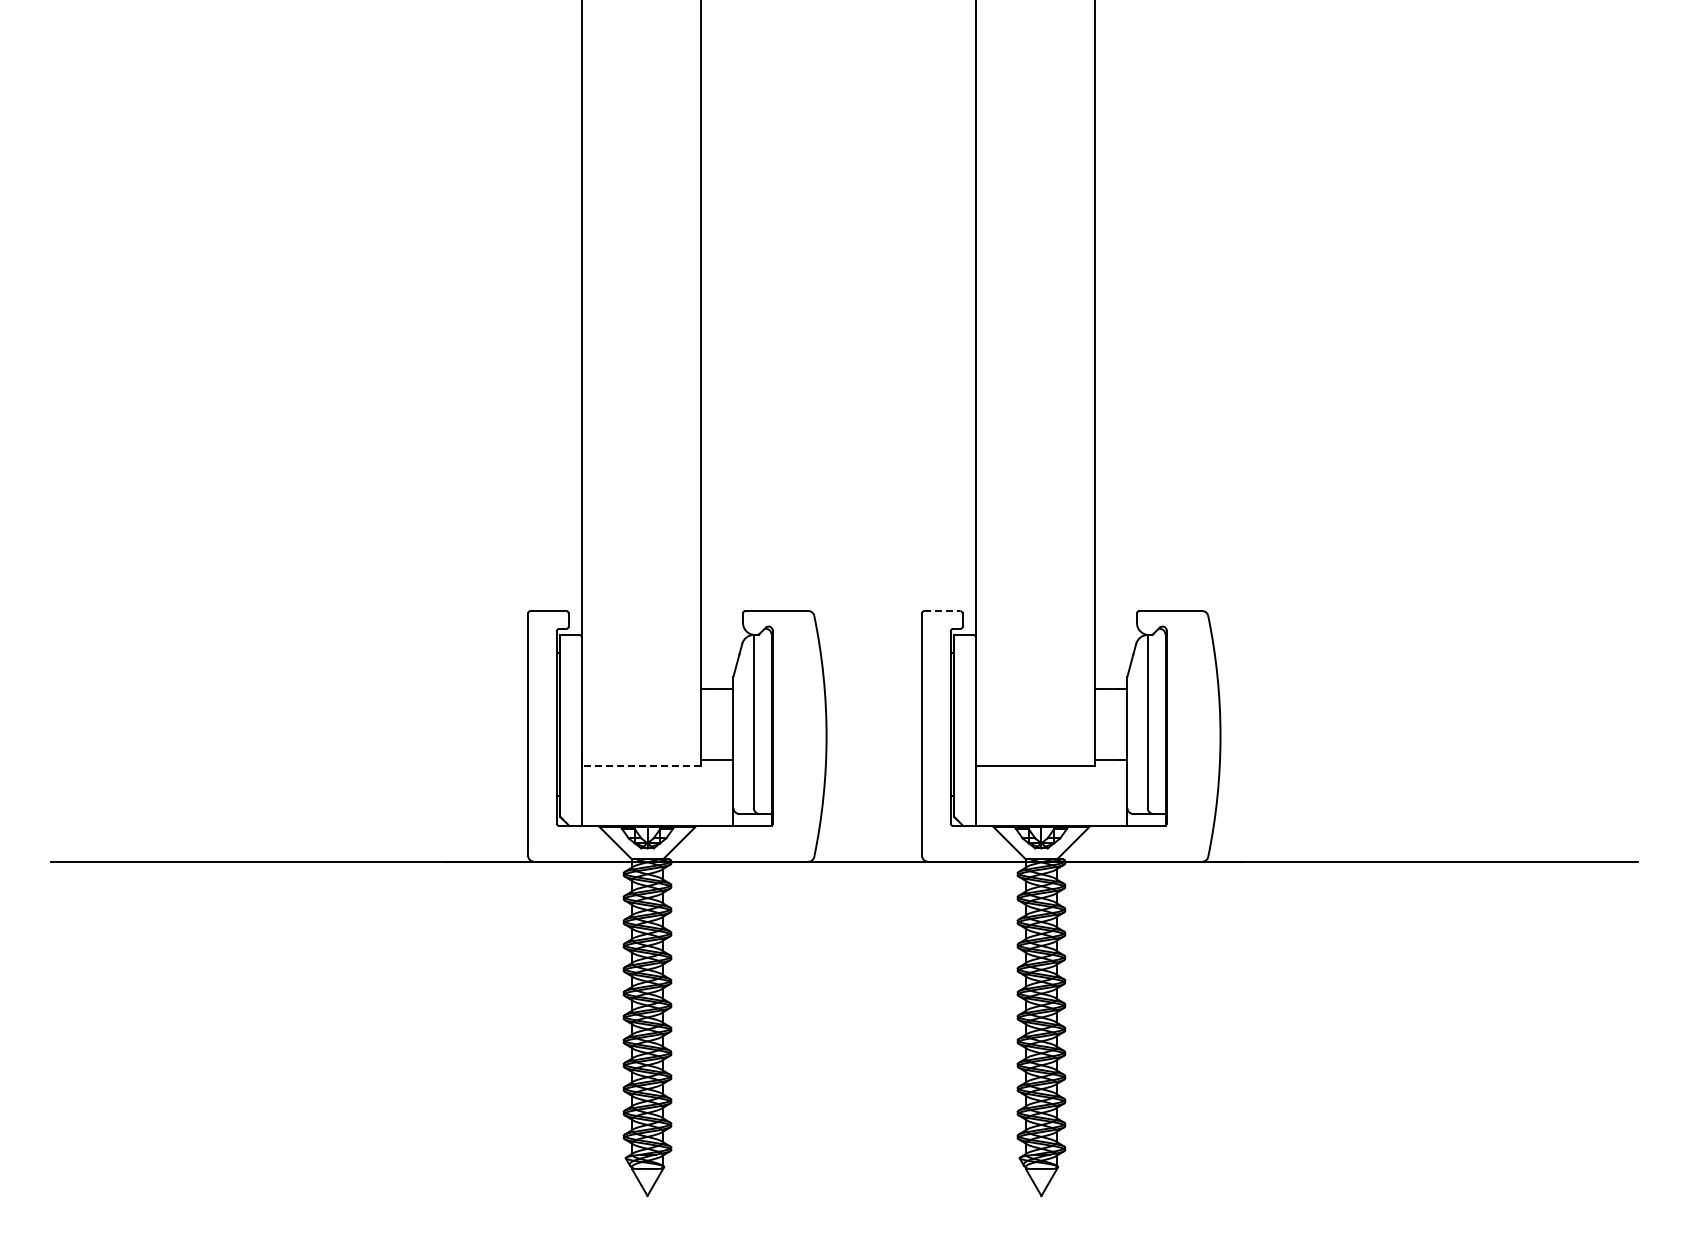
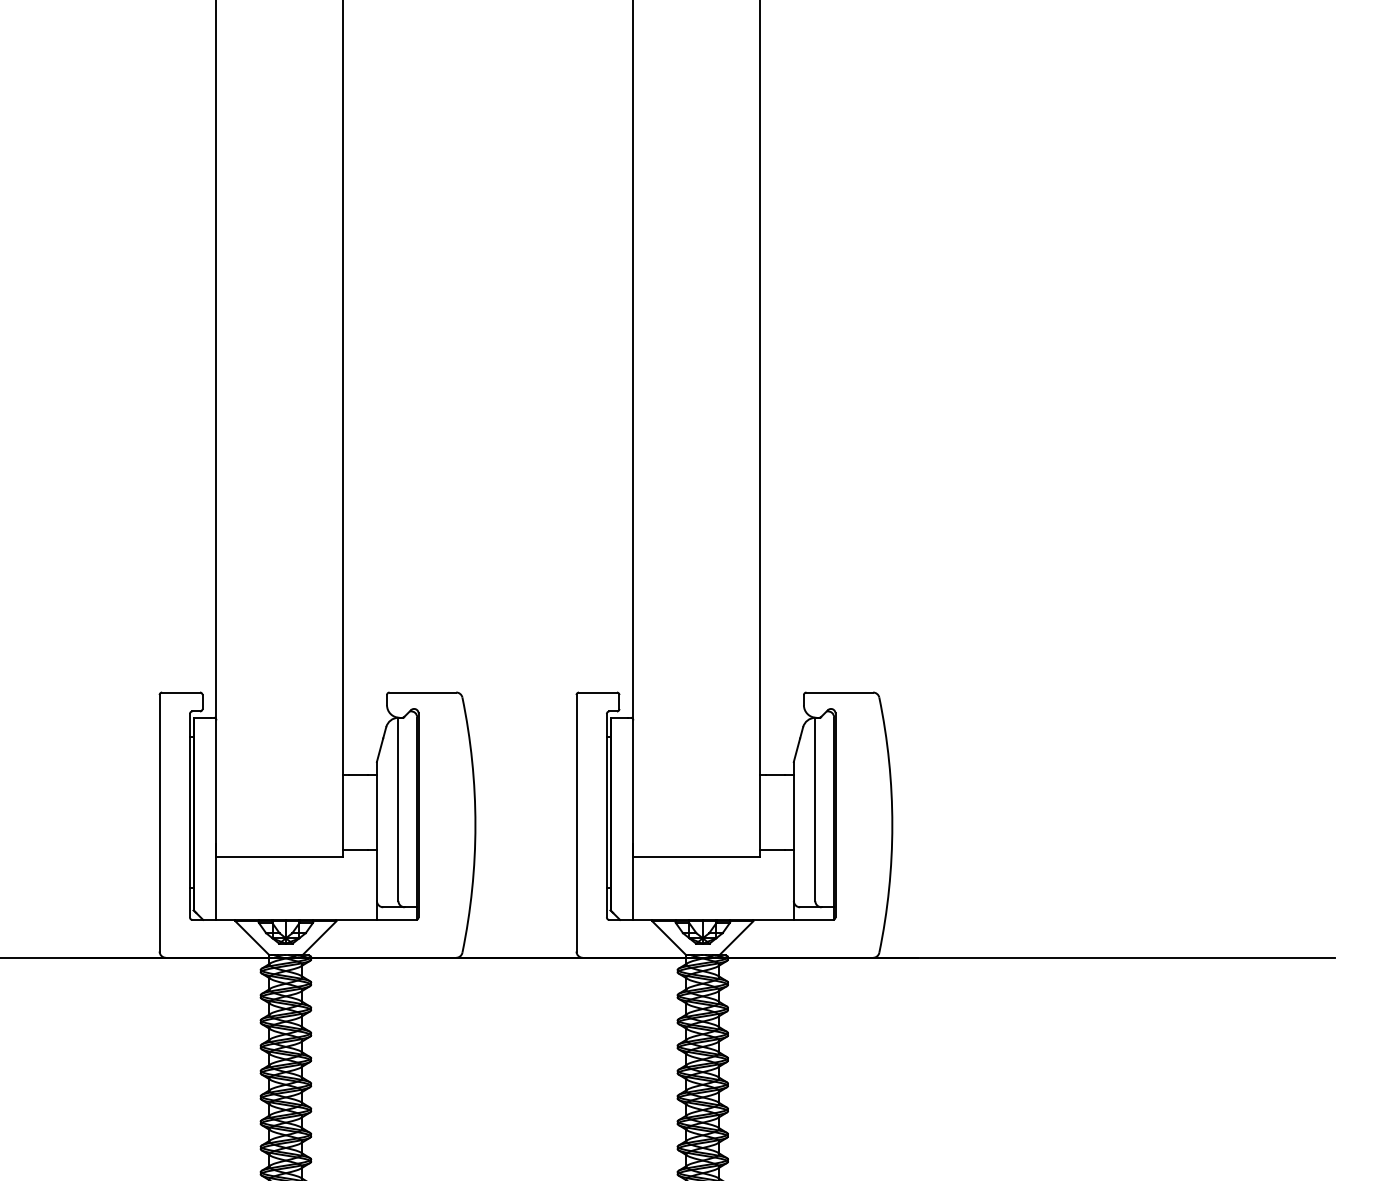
line: (942, 611) -> (598, 692), dashed -> solid
line: (641, 766) -> (279, 857), dashed -> solid

